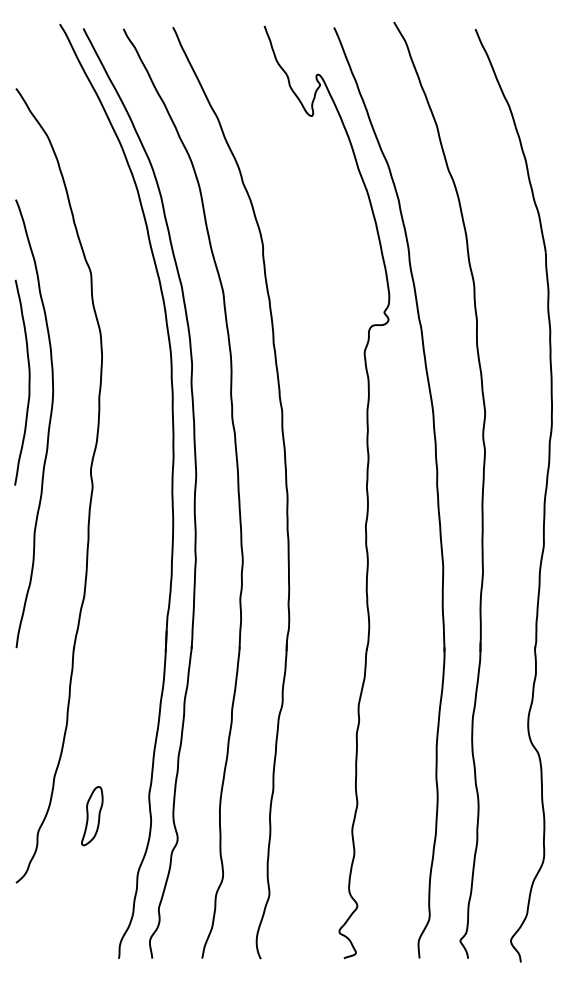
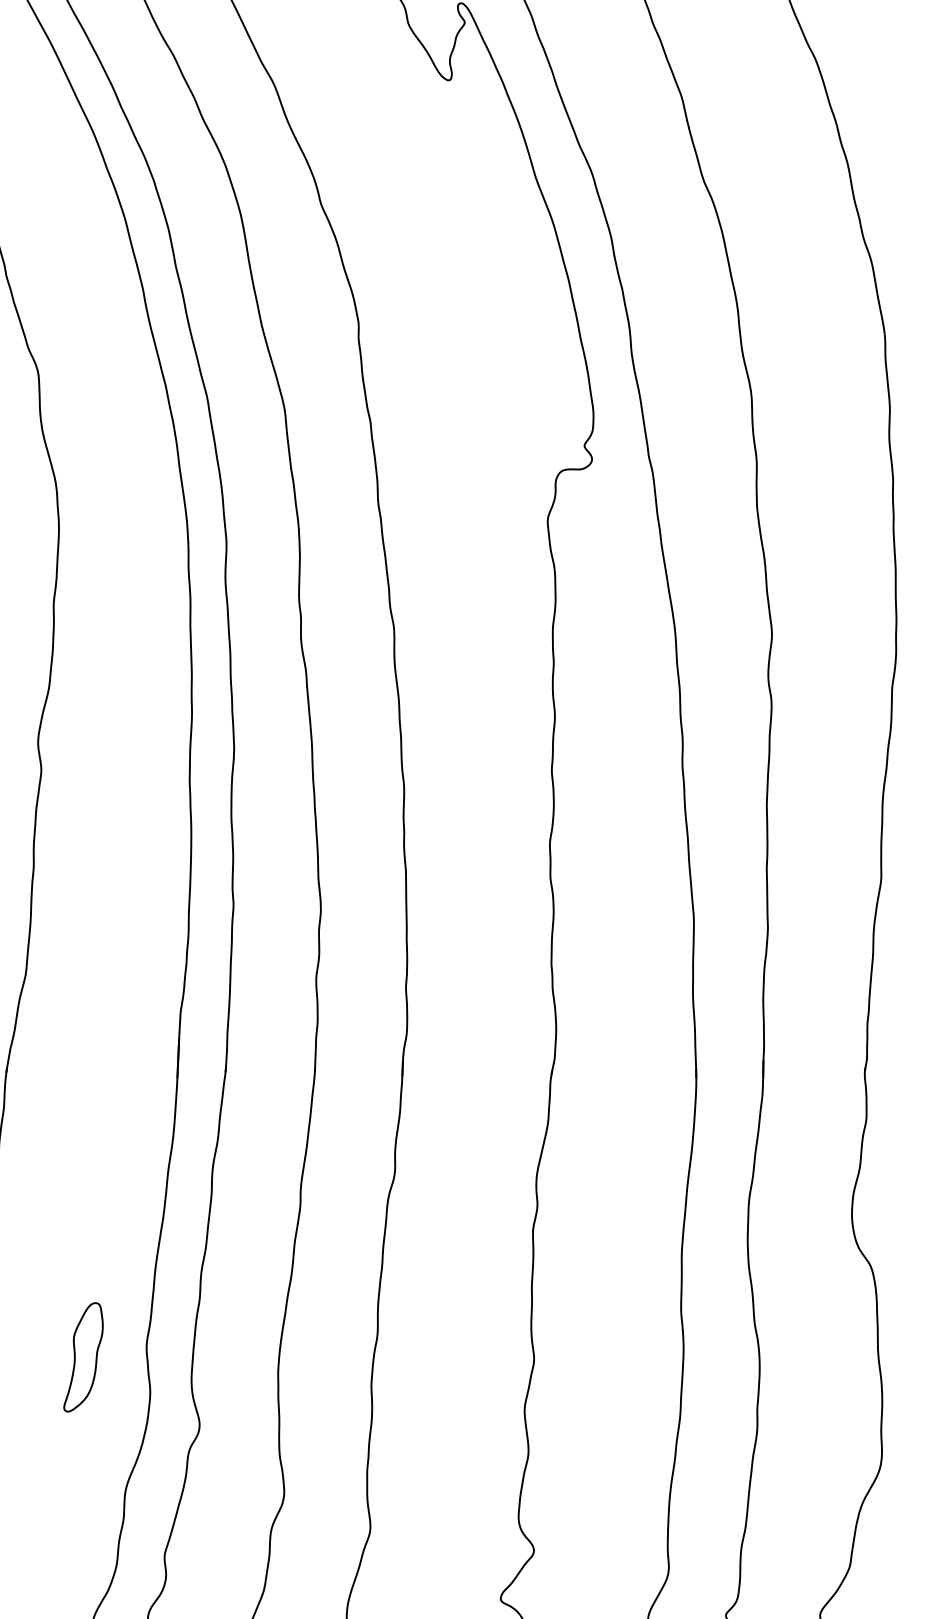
part: (92, 816) -> (83, 1357), moved

